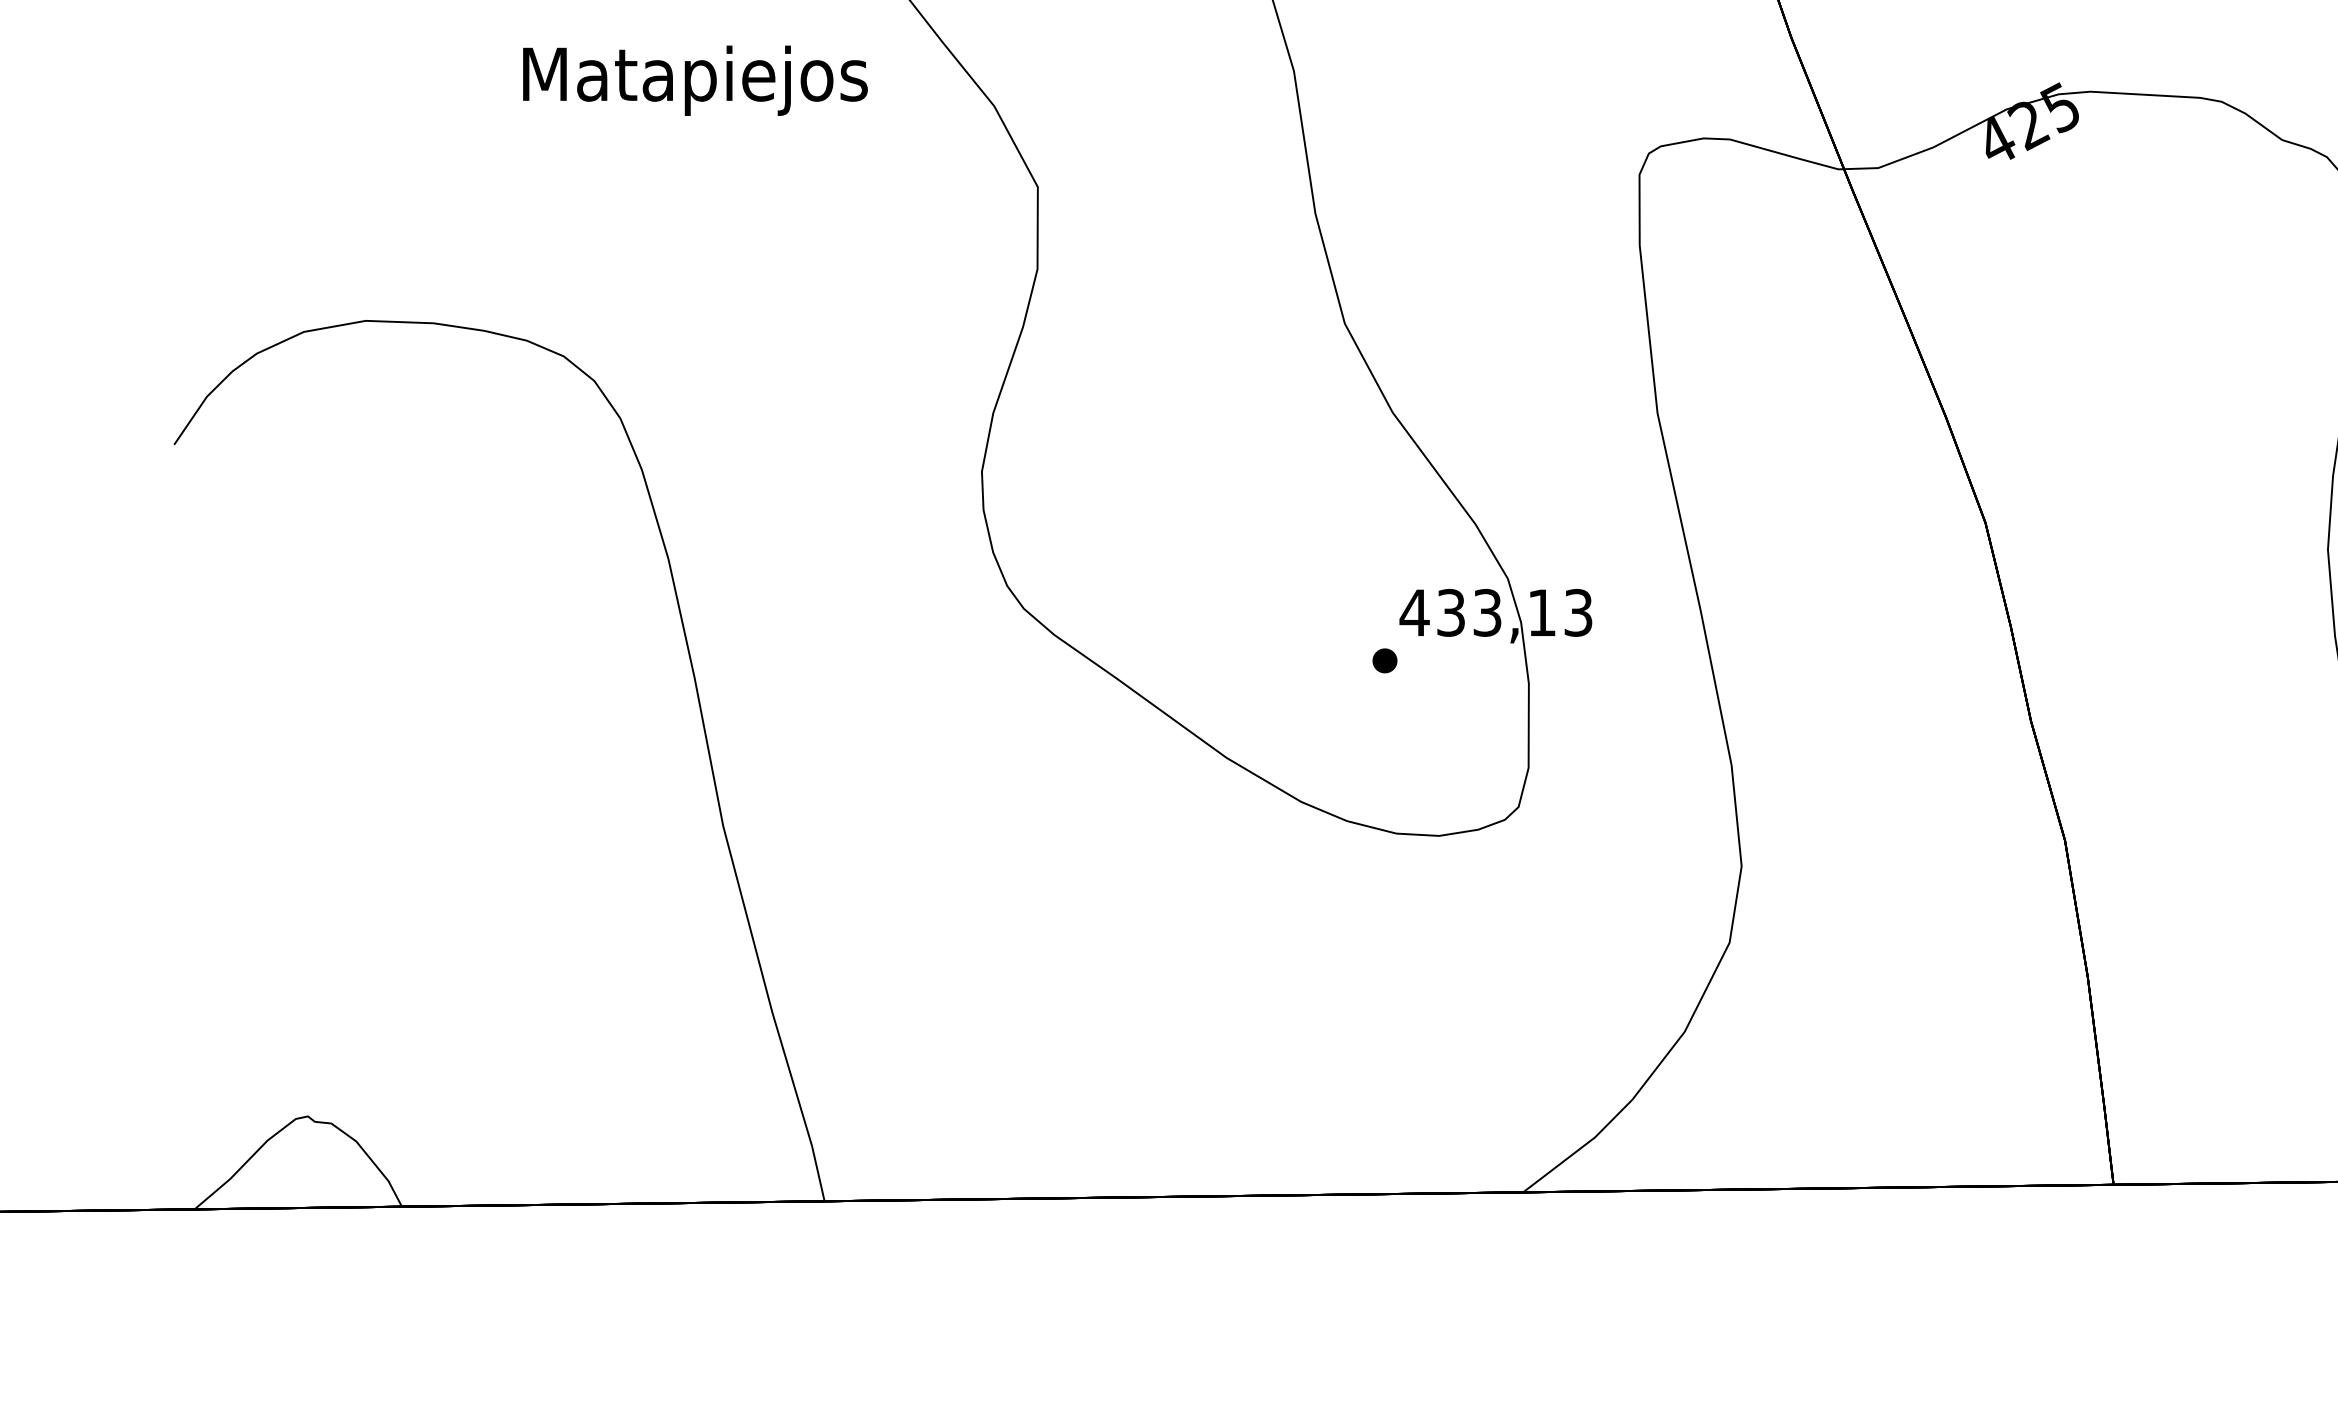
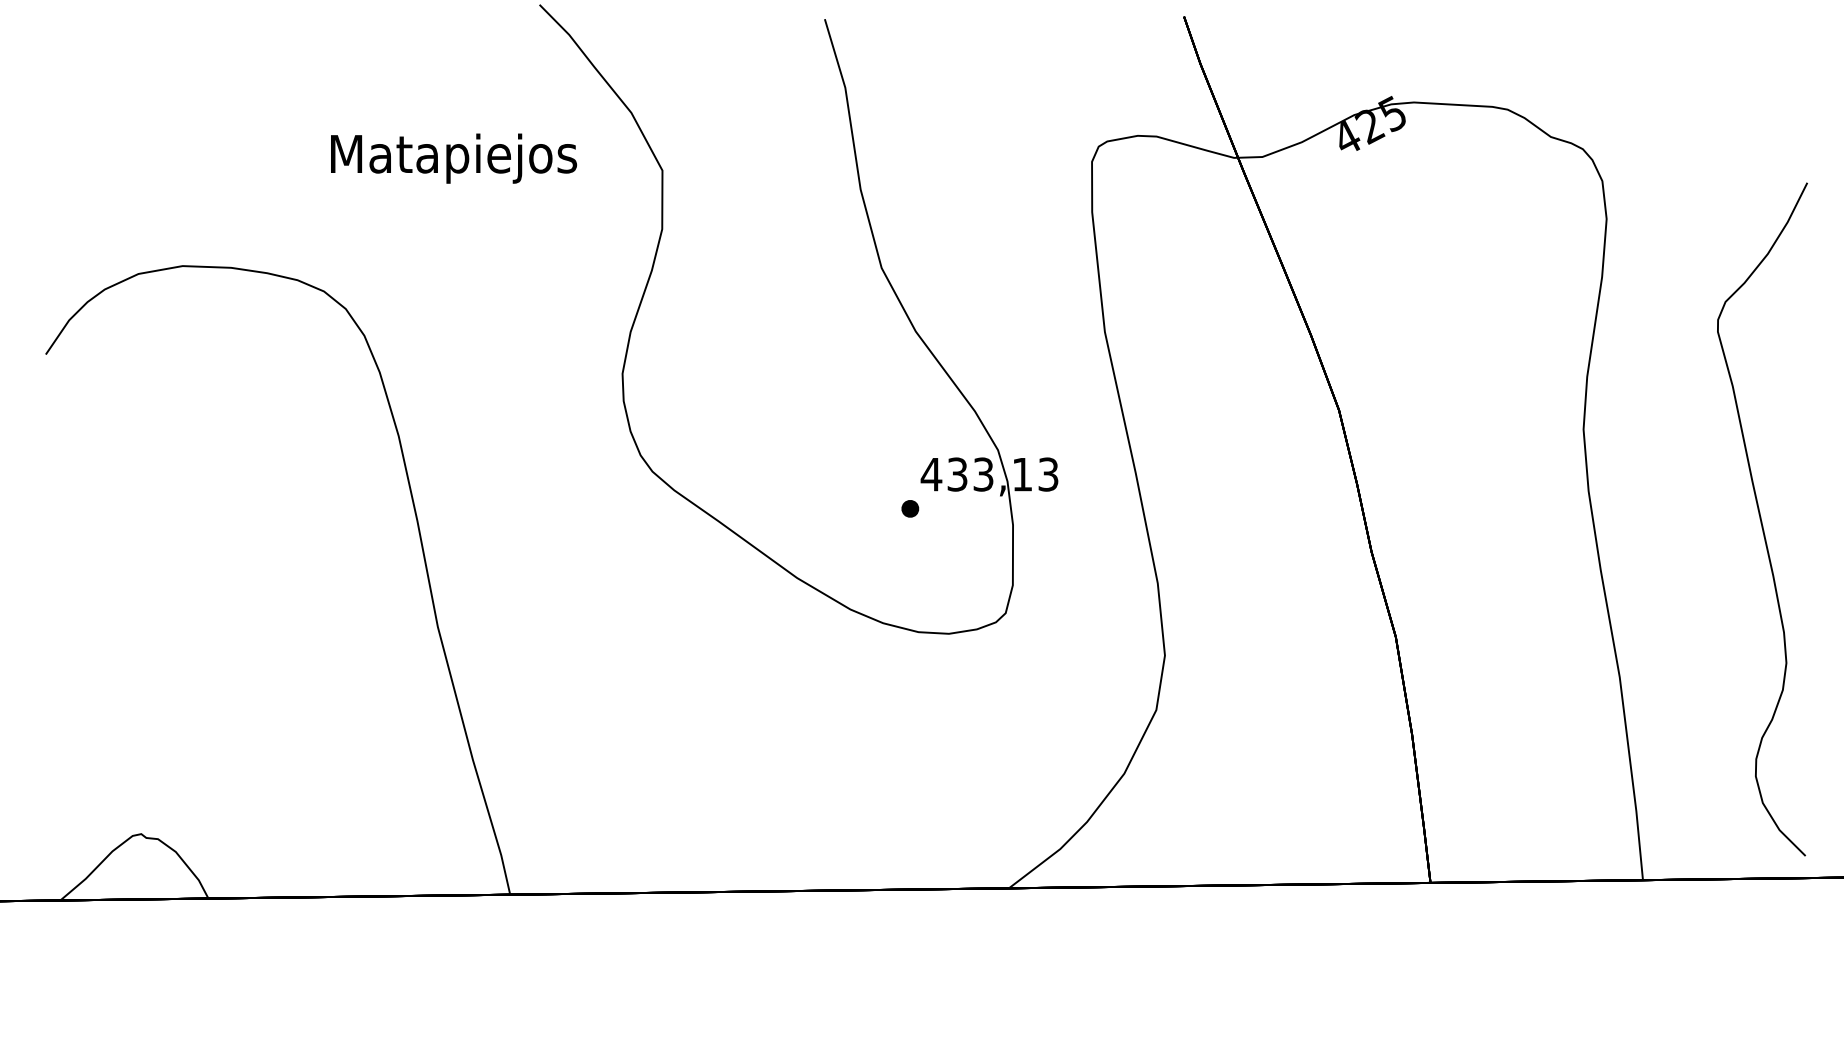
text: (696, 80) -> (454, 158), moved

